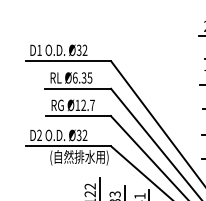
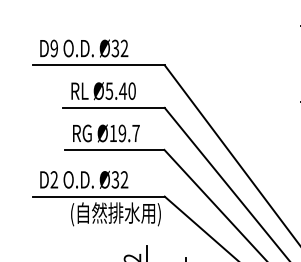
text: (39, 49) -> (54, 47), D1 -> D9
text: (82, 77) -> (120, 90), Ø6.35 -> Ø5.40
text: (83, 105) -> (122, 133), Ø12.7 -> Ø19.7

